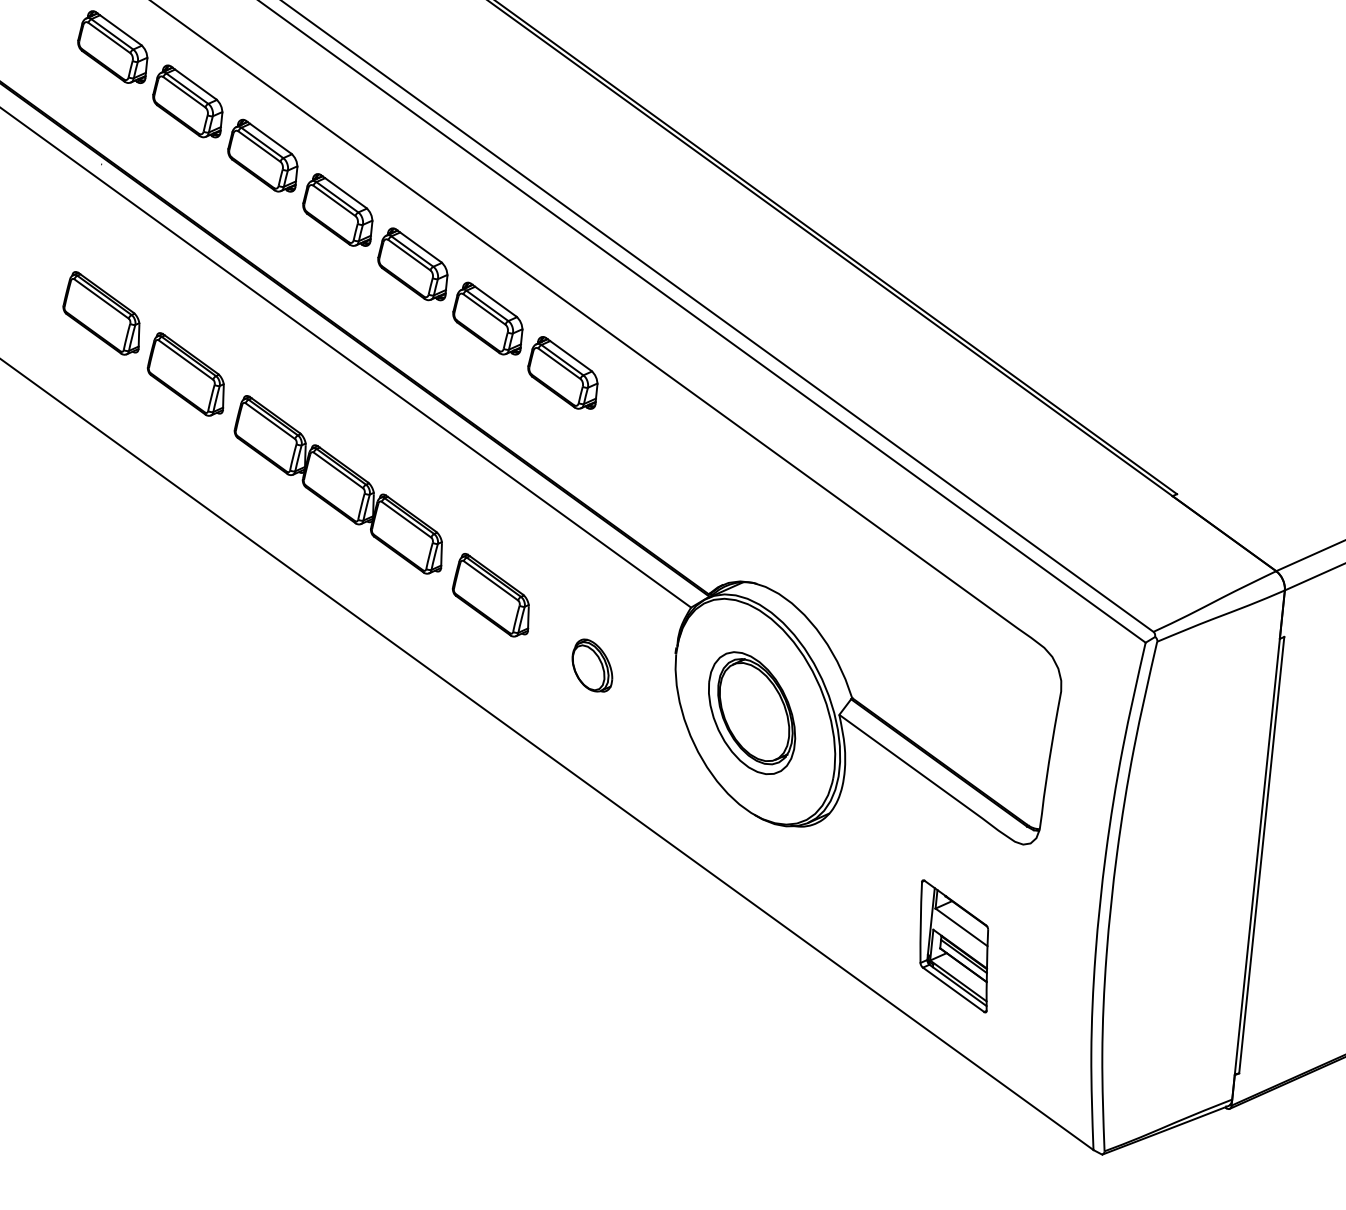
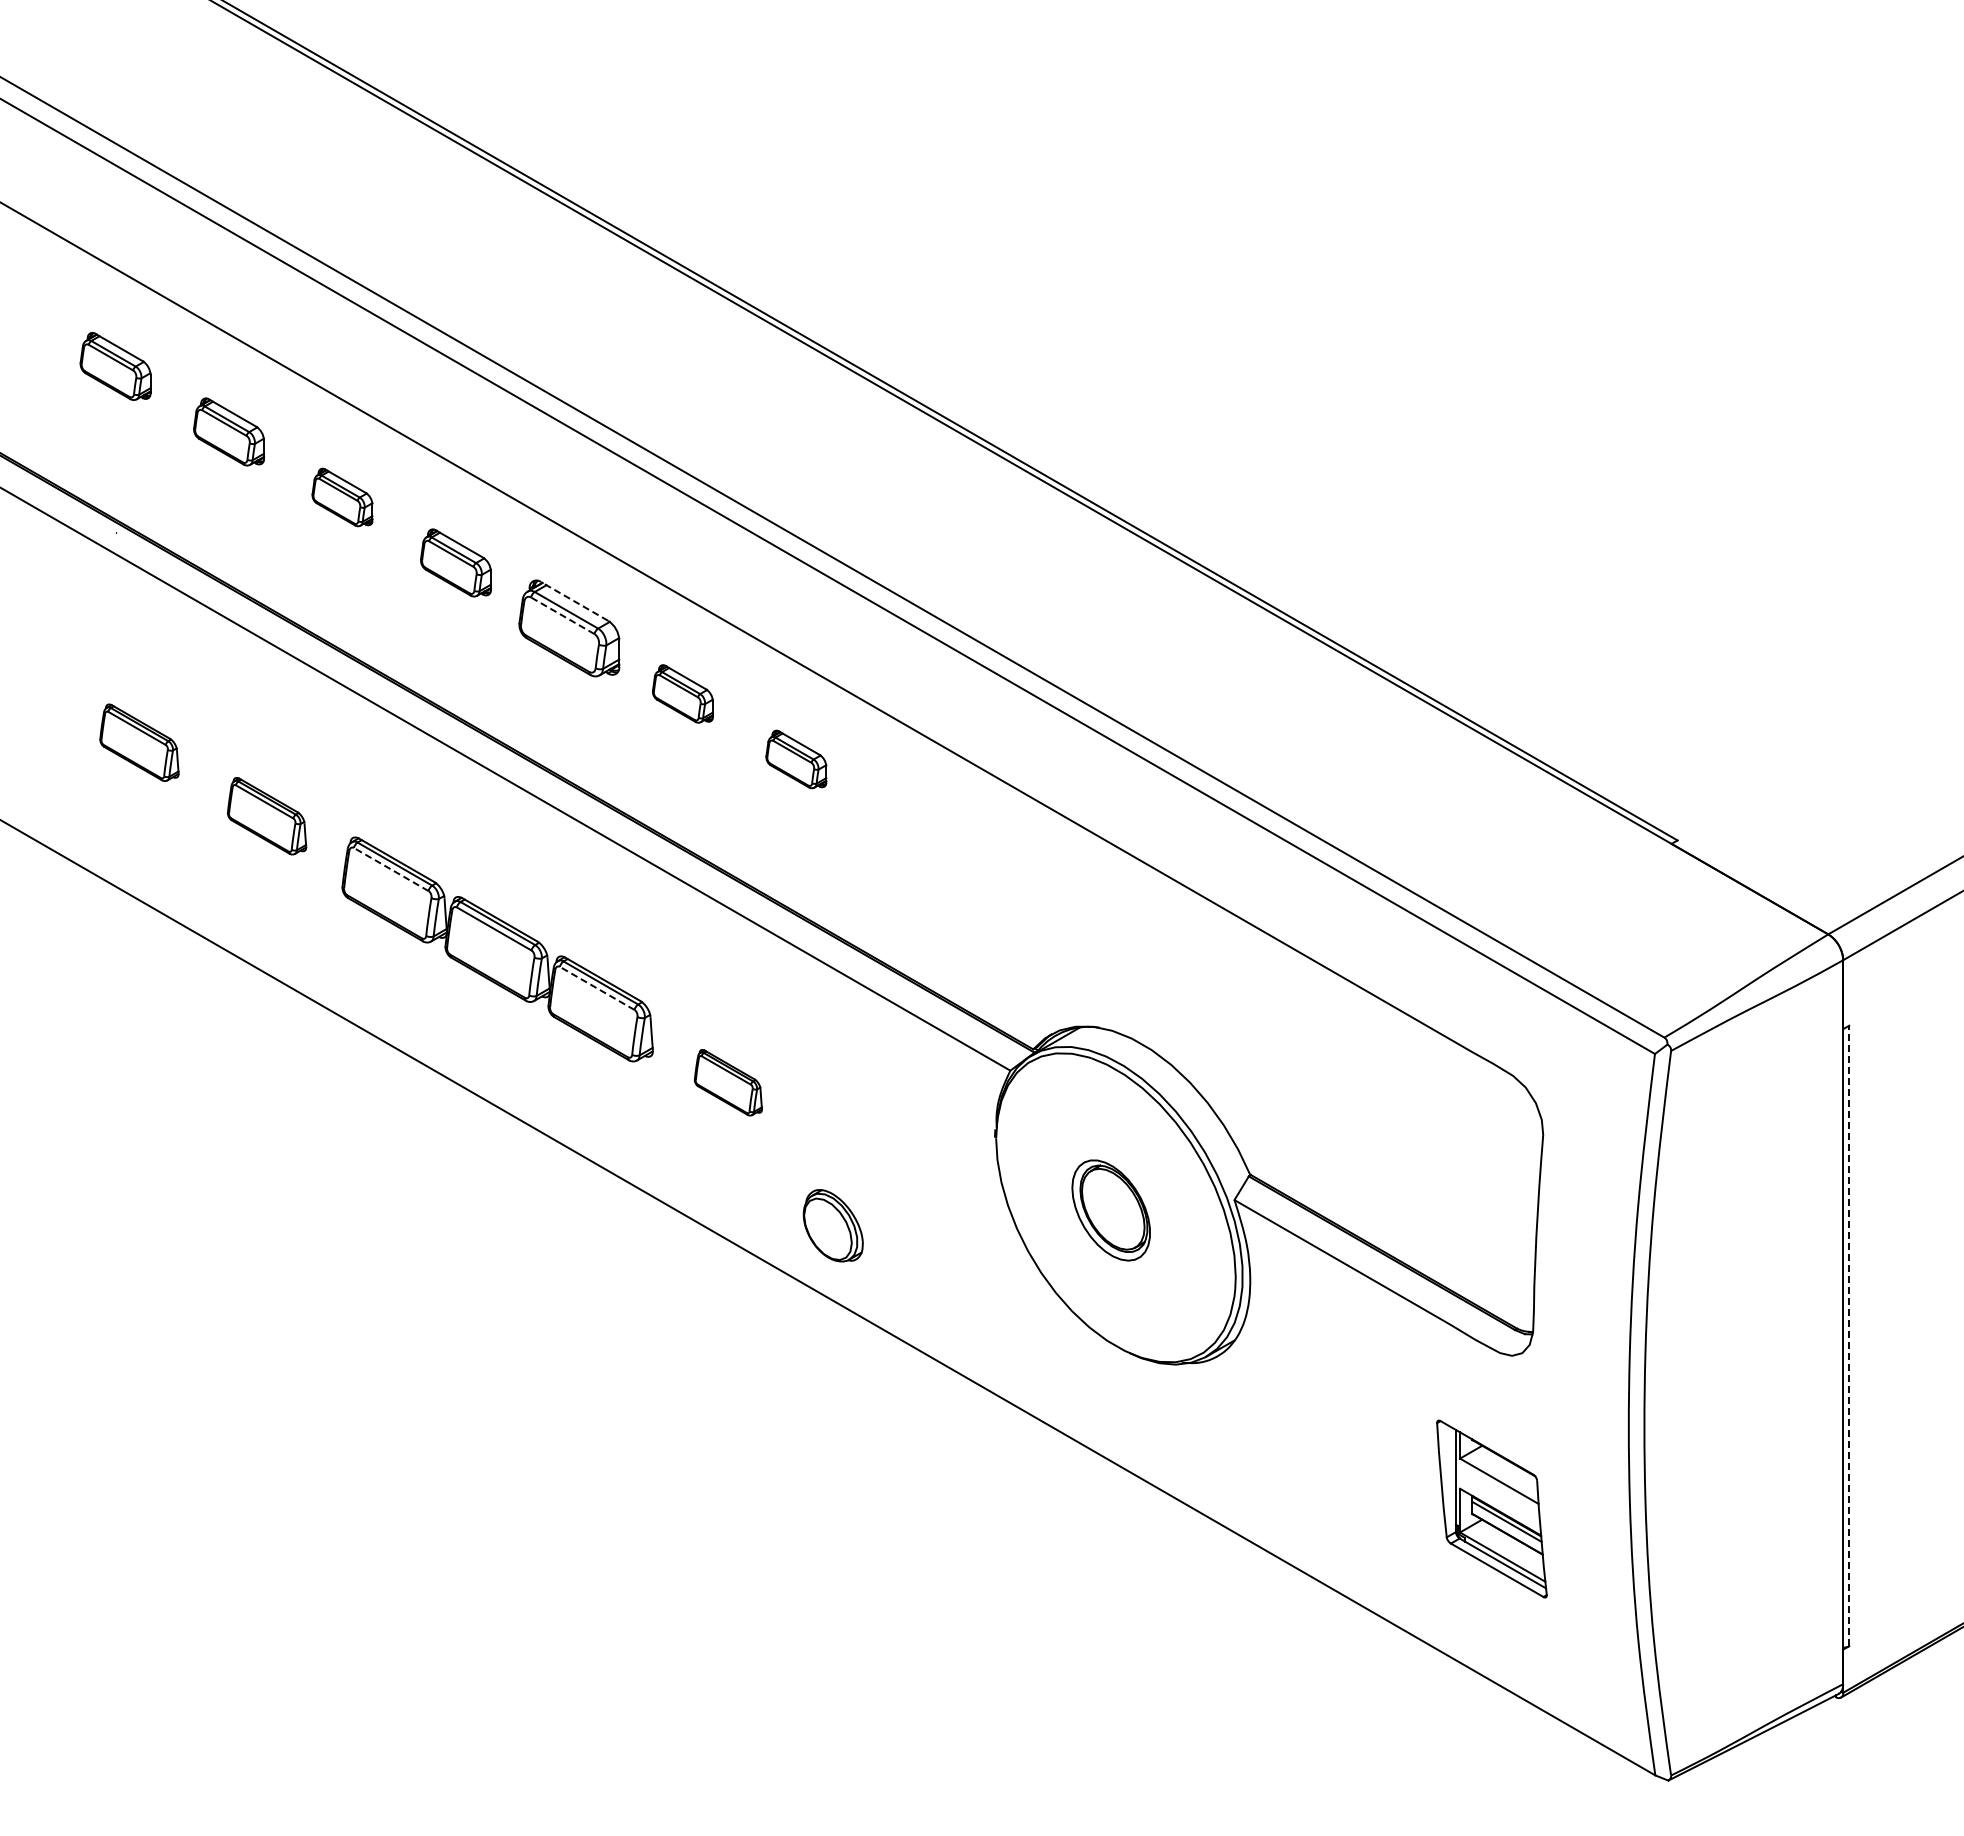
part: (112, 47) -> (115, 366), size x0.7
part: (187, 101) -> (228, 431), size x0.7
part: (263, 155) -> (342, 497), size x0.6
part: (337, 209) -> (455, 562), size x0.7
line: (418, 245) -> (574, 601), solid -> dashed
line: (409, 254) -> (562, 615), solid -> dashed
part: (102, 313) -> (139, 742), size x0.7
part: (487, 318) -> (682, 693), size x0.6
part: (563, 373) -> (796, 759), size x0.6
part: (186, 374) -> (266, 815), size x0.7
line: (269, 421) -> (390, 869), solid -> dashed
line: (406, 519) -> (596, 988), solid -> dashed
part: (492, 595) -> (728, 1082), size x0.6
part: (592, 665) -> (832, 1225), moved
part: (751, 713) -> (1110, 1210), size x0.6
line: (1262, 854) -> (1849, 1335), solid -> dashed
part: (954, 945) -> (1491, 1508), moved

